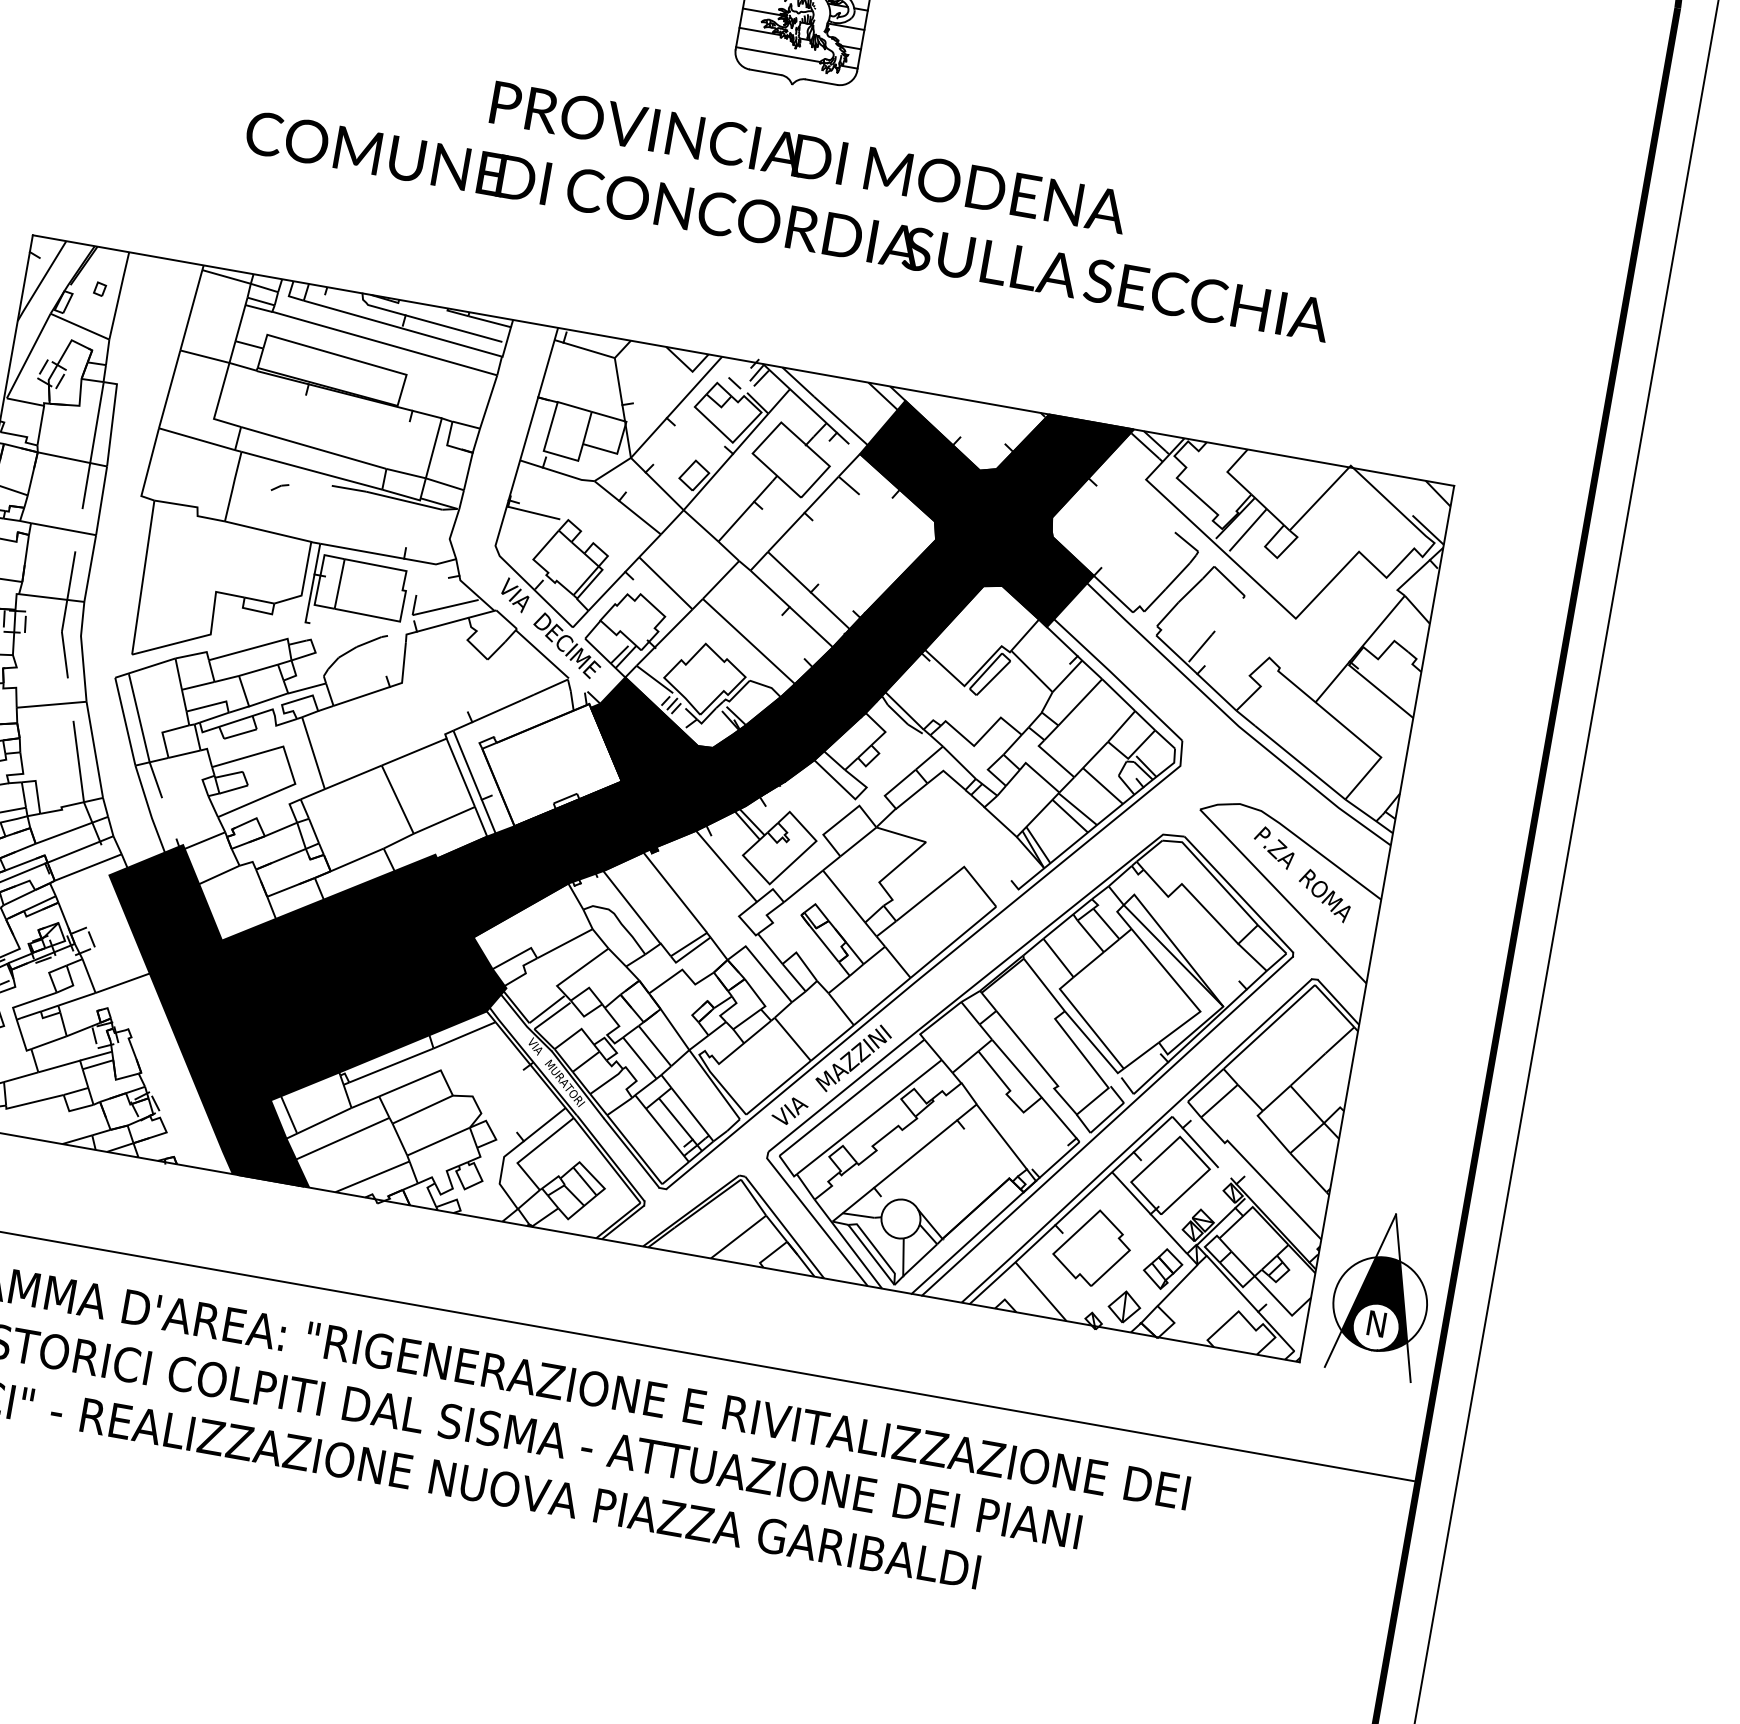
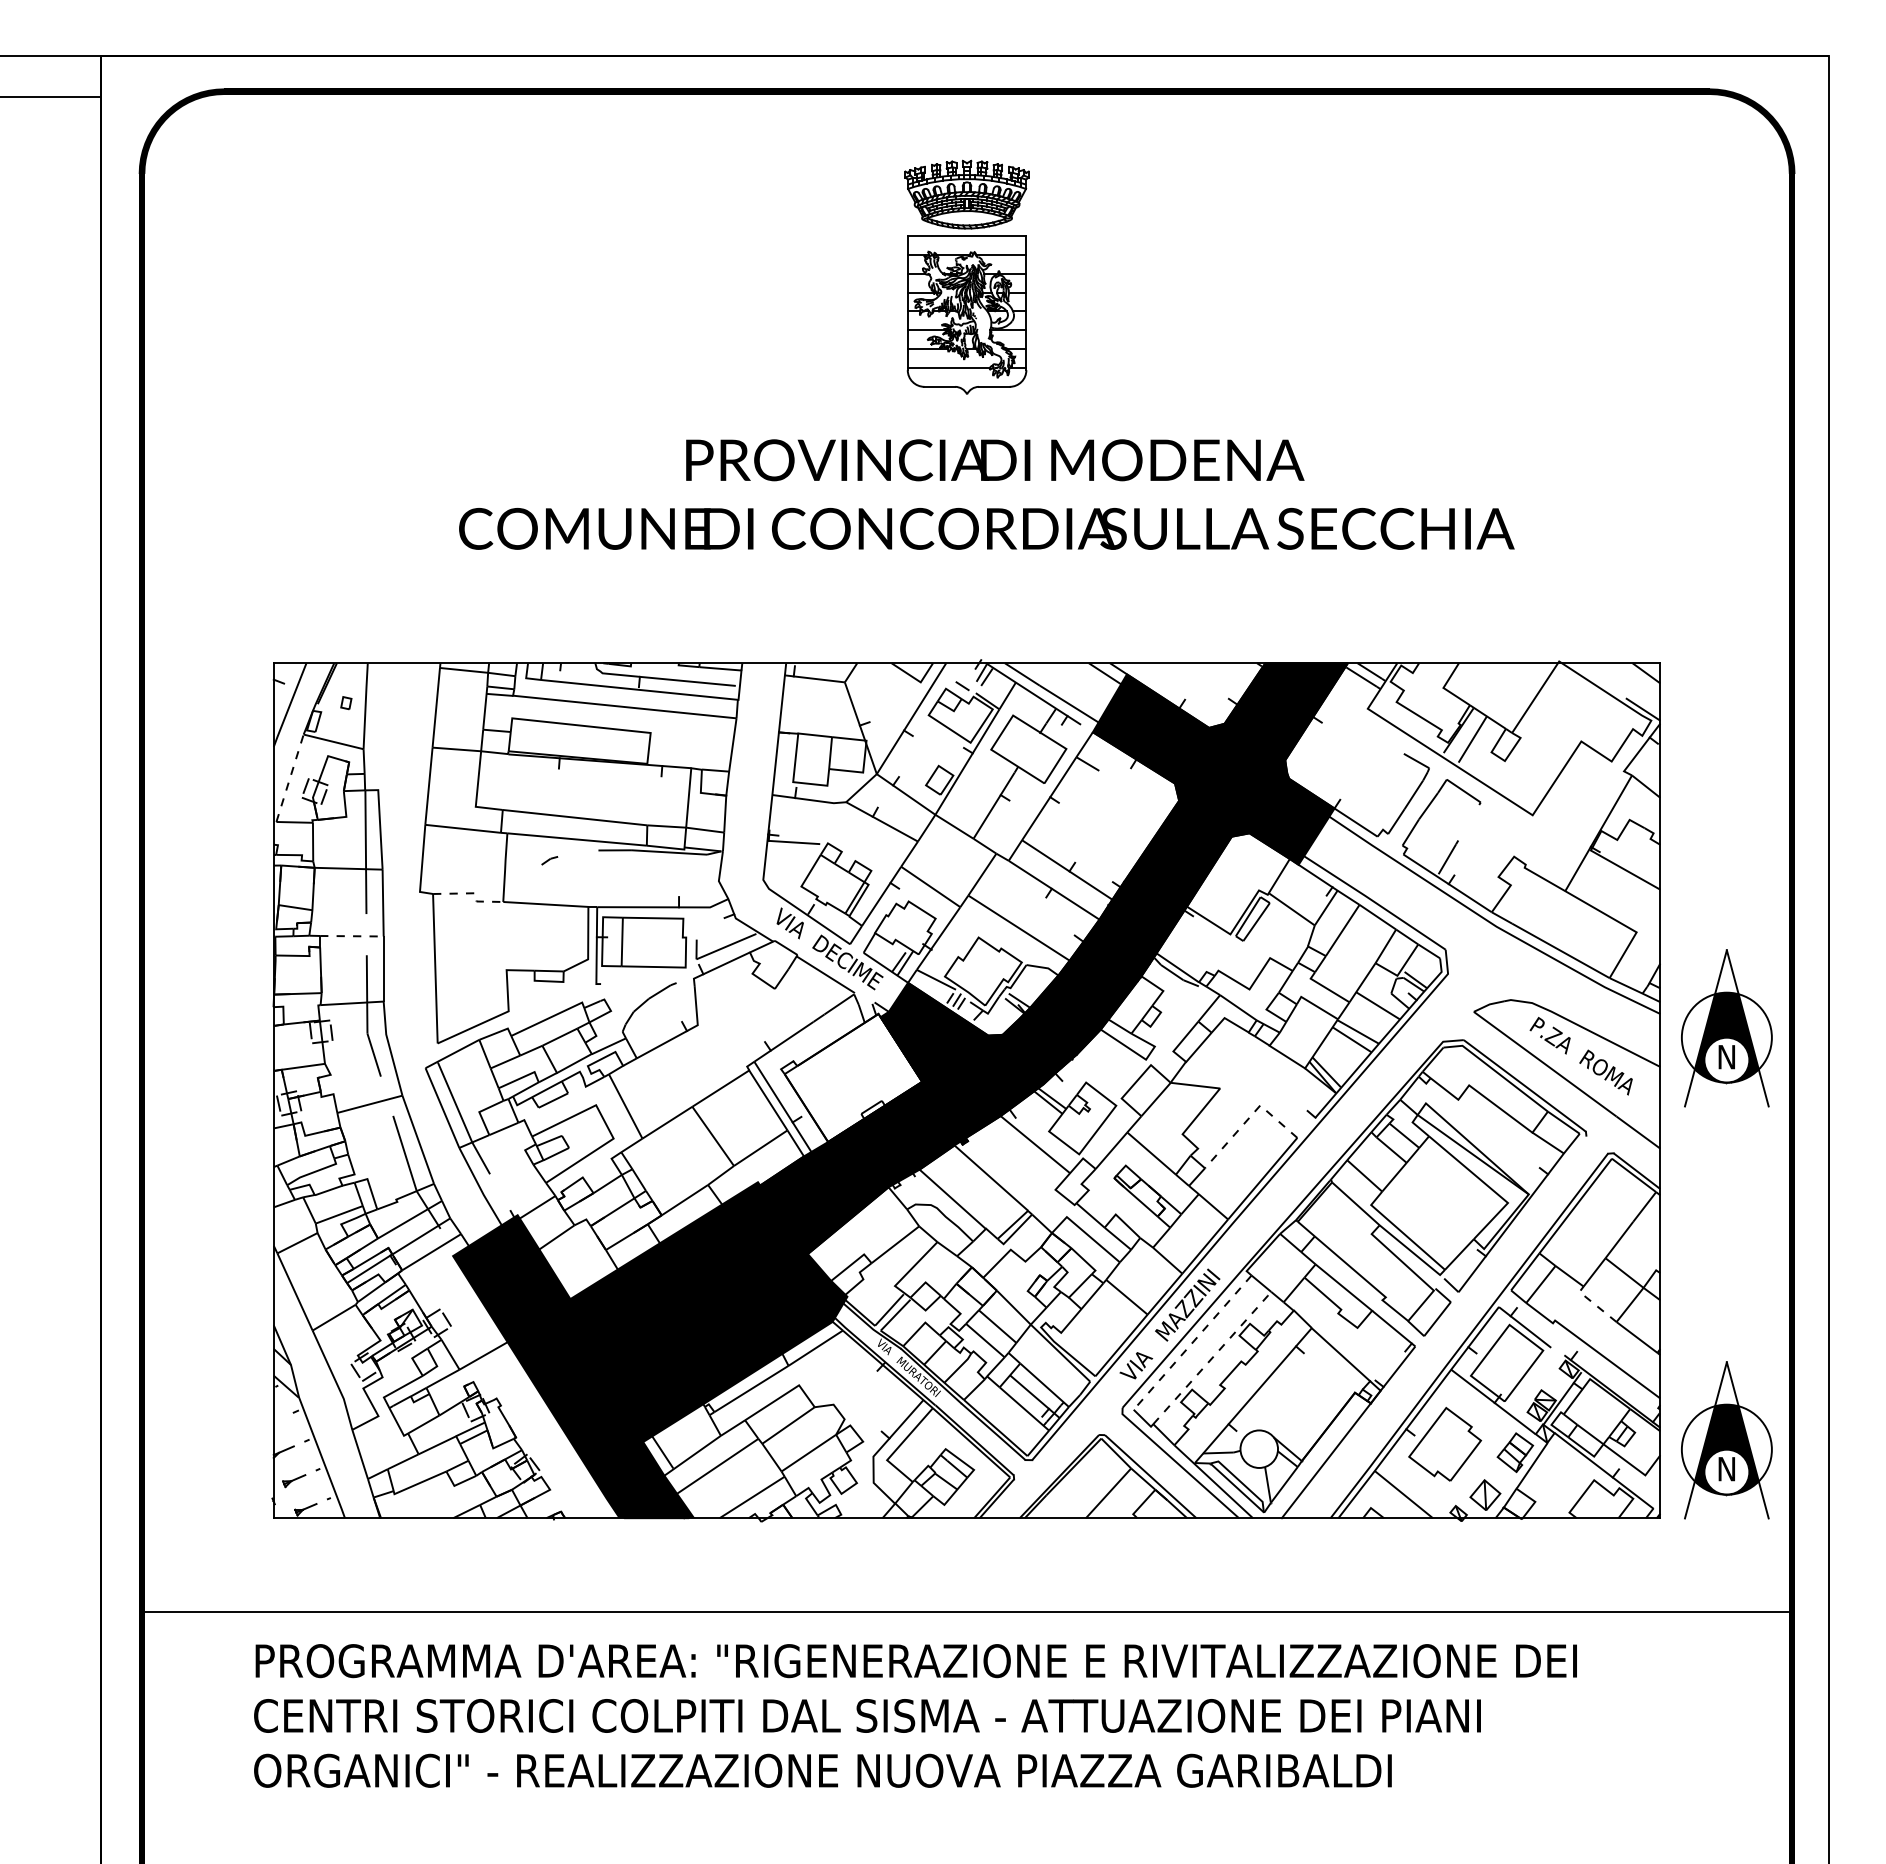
line: (29, 356) -> (290, 778), solid -> dashed
line: (194, 507) -> (472, 893), solid -> dashed
line: (63, 529) -> (351, 936), solid -> dashed
part: (1455, 872) -> (1726, 1028), added
line: (950, 878) -> (1249, 1118), solid -> dashed
line: (851, 1098) -> (1192, 1343), solid -> dashed
line: (870, 1116) -> (1213, 1357), solid -> dashed
line: (1106, 1125) -> (1438, 1326), removed
line: (1270, 1131) -> (1594, 1304), solid -> dashed

